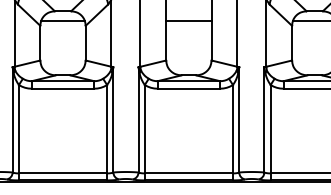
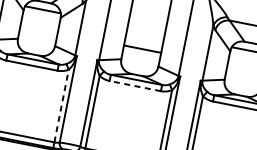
line: (188, 20) -> (142, 48), moved
line: (188, 88) -> (135, 85), solid -> dashed
line: (107, 128) -> (62, 105), solid -> dashed

